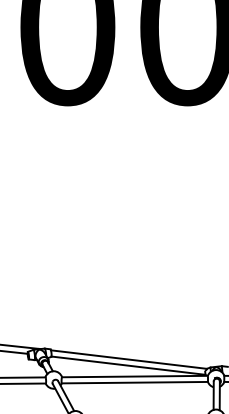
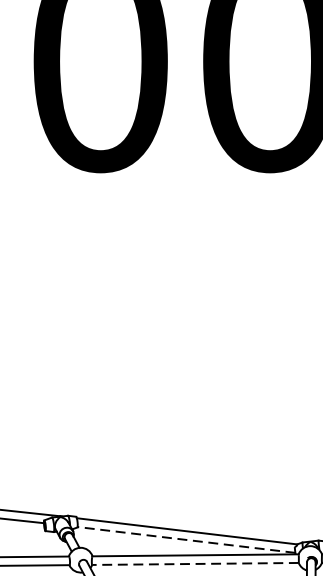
line: (128, 365) -> (186, 539), solid -> dashed
line: (134, 382) -> (194, 563), solid -> dashed

